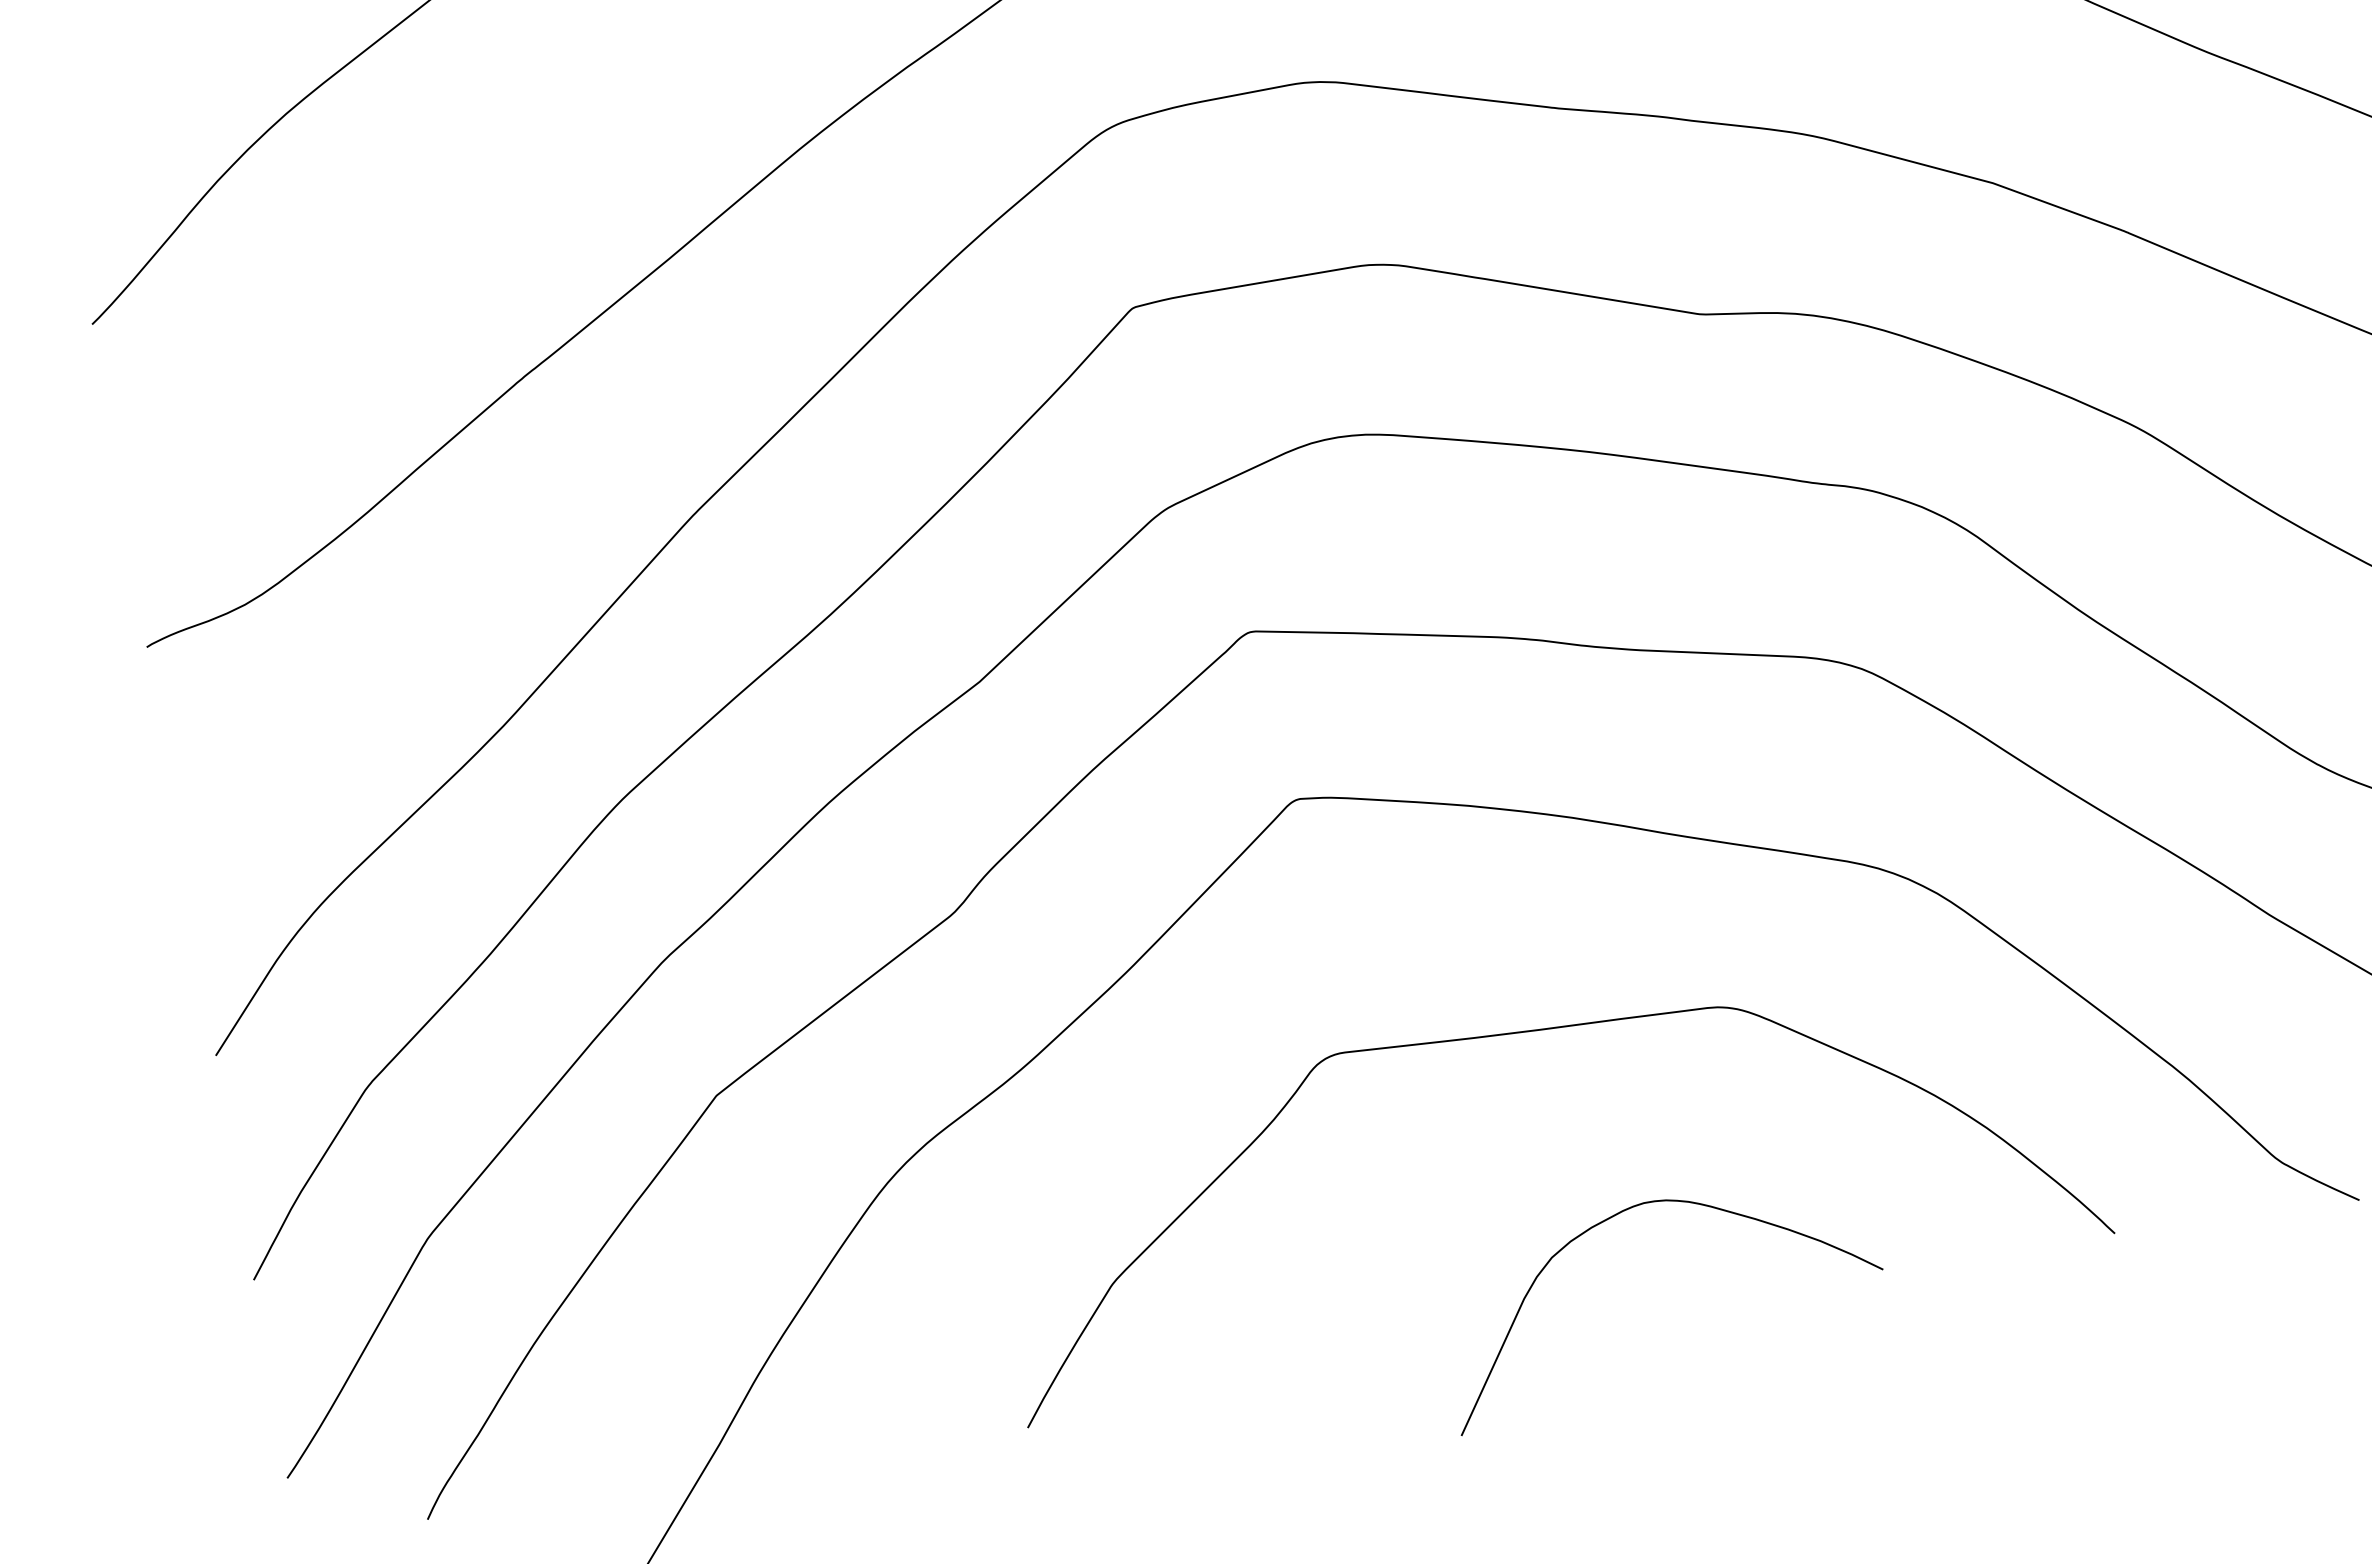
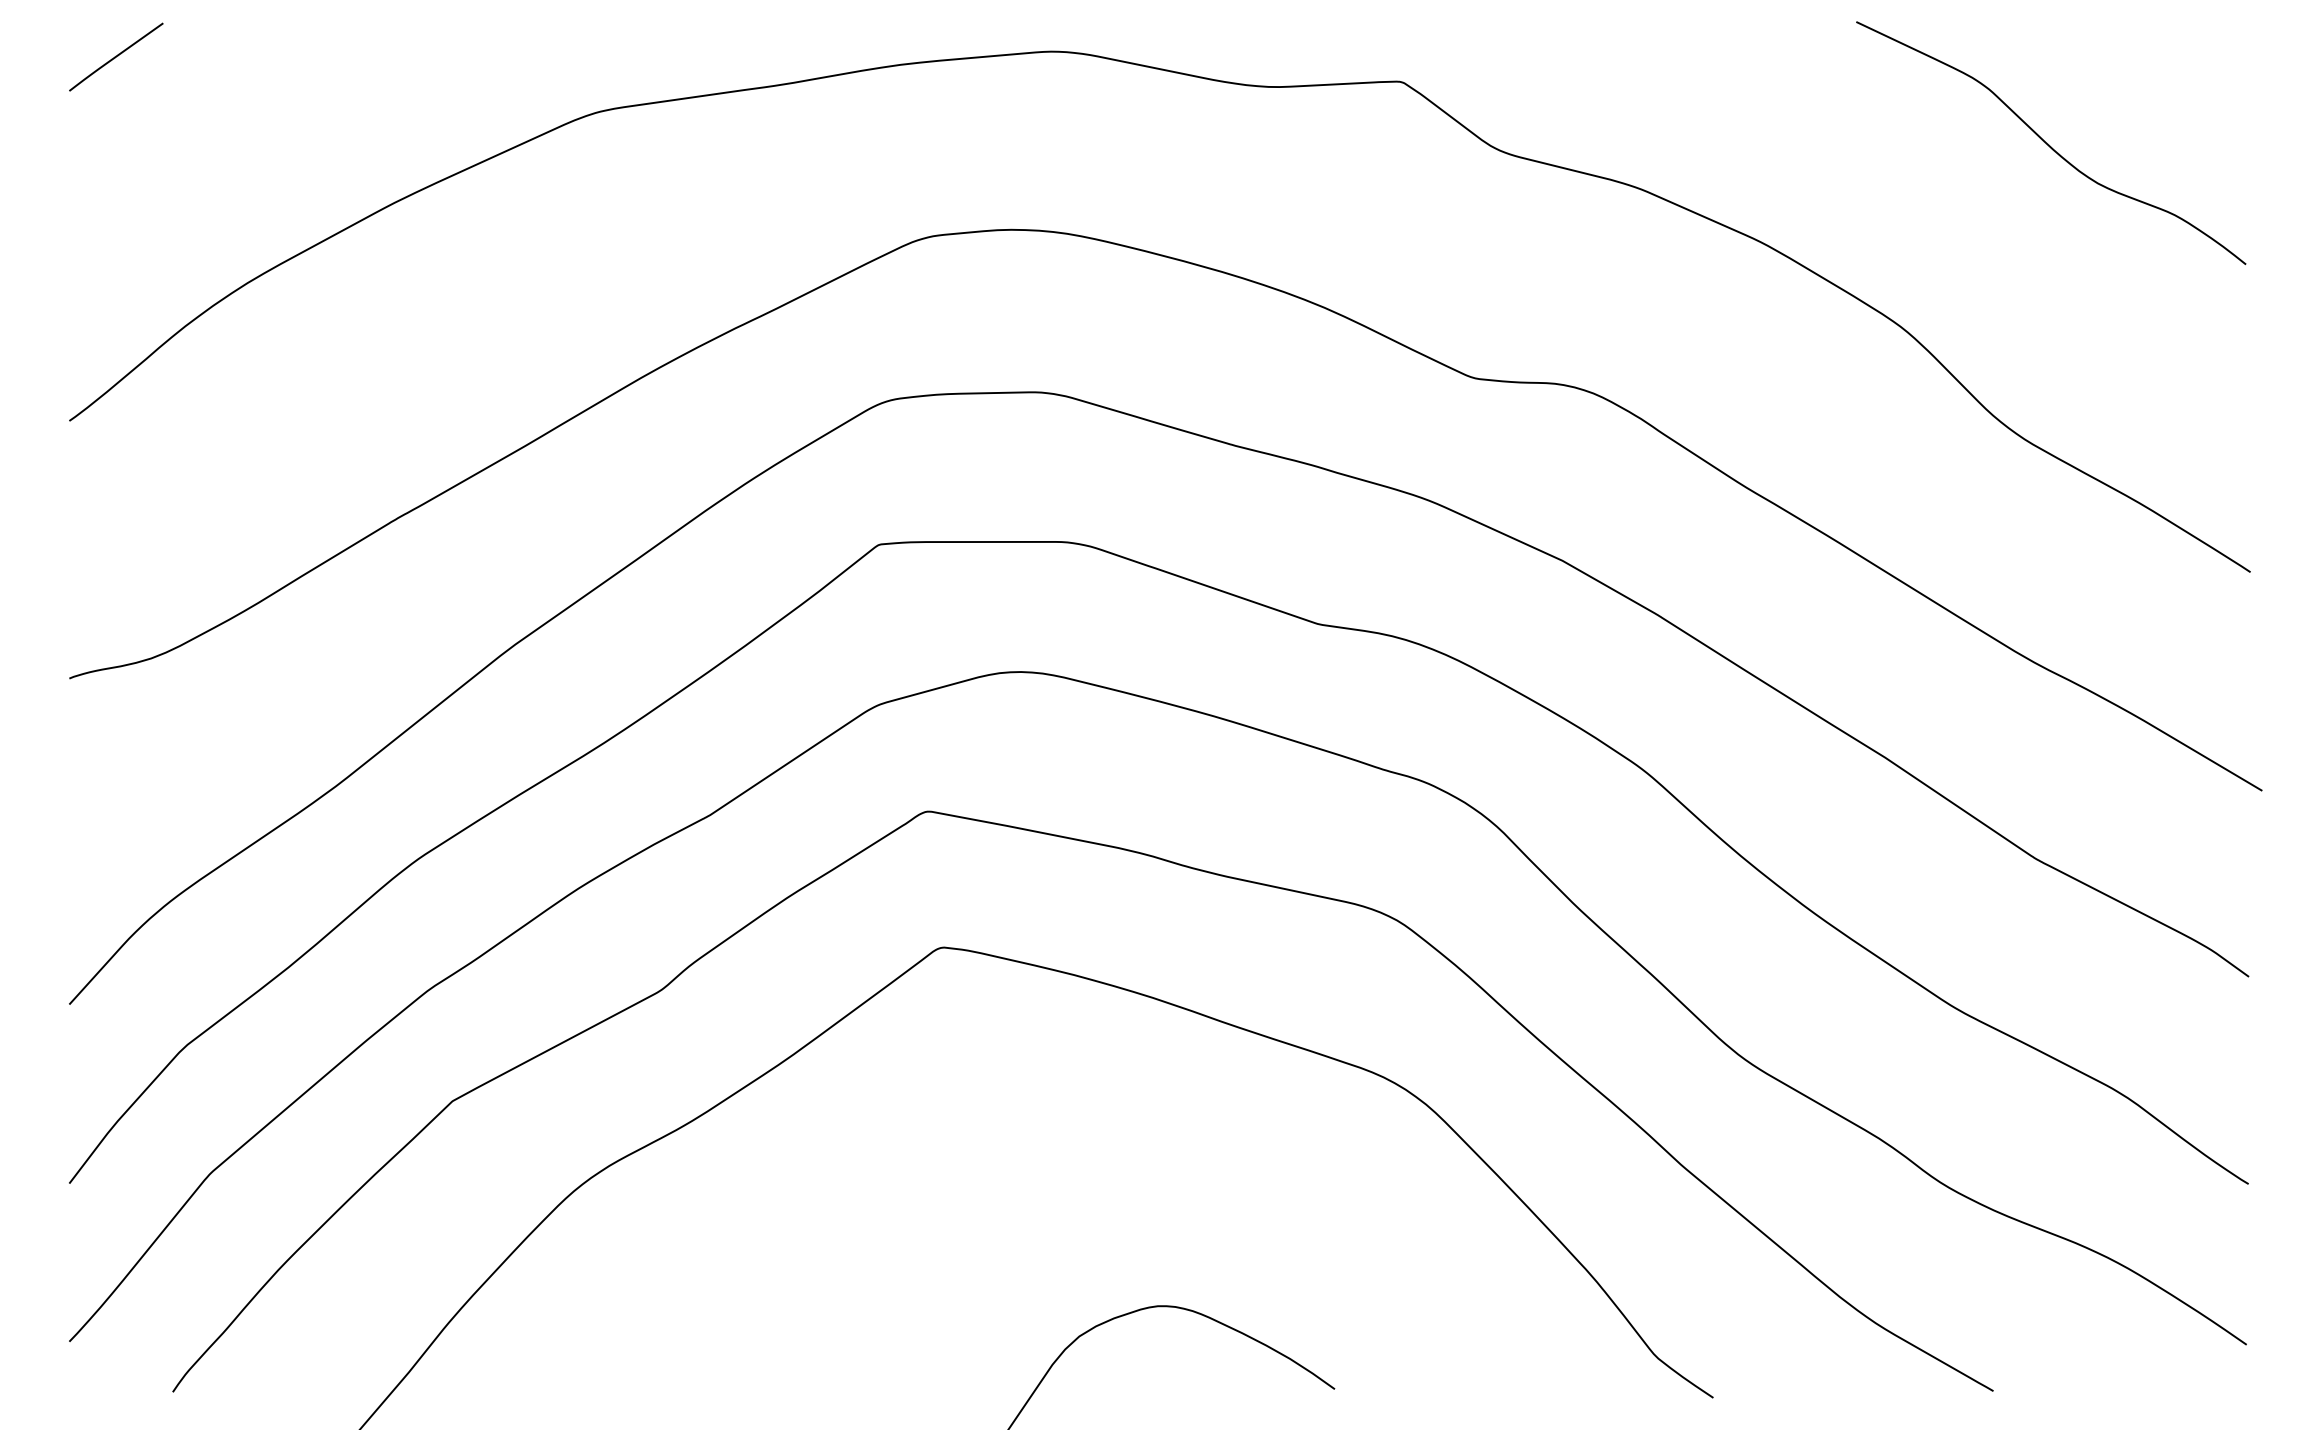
curve: (1520, 1033) -> (1084, 1158), removed

